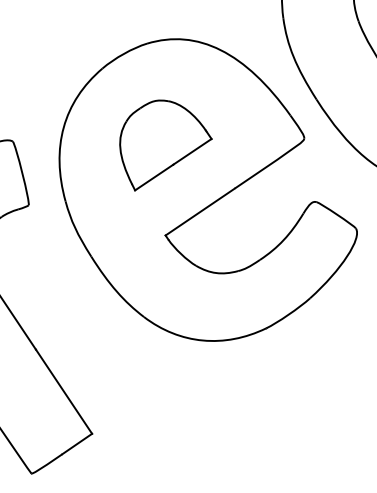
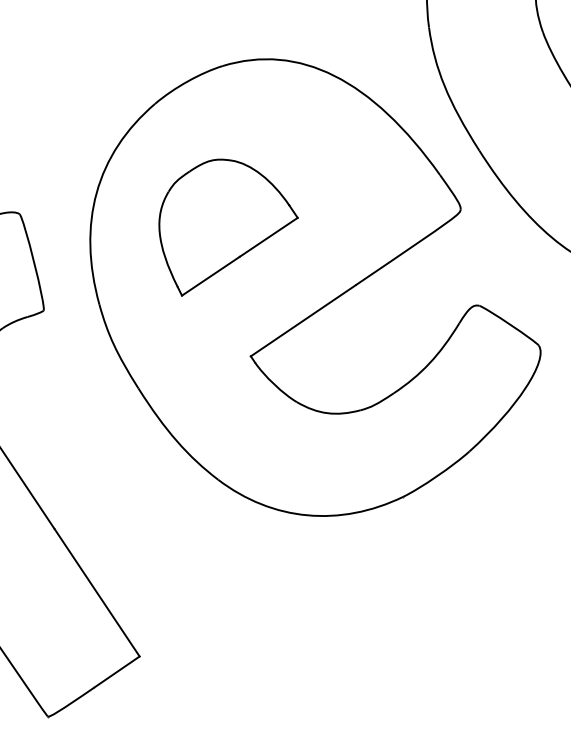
part: (165, 145) -> (227, 227), moved

